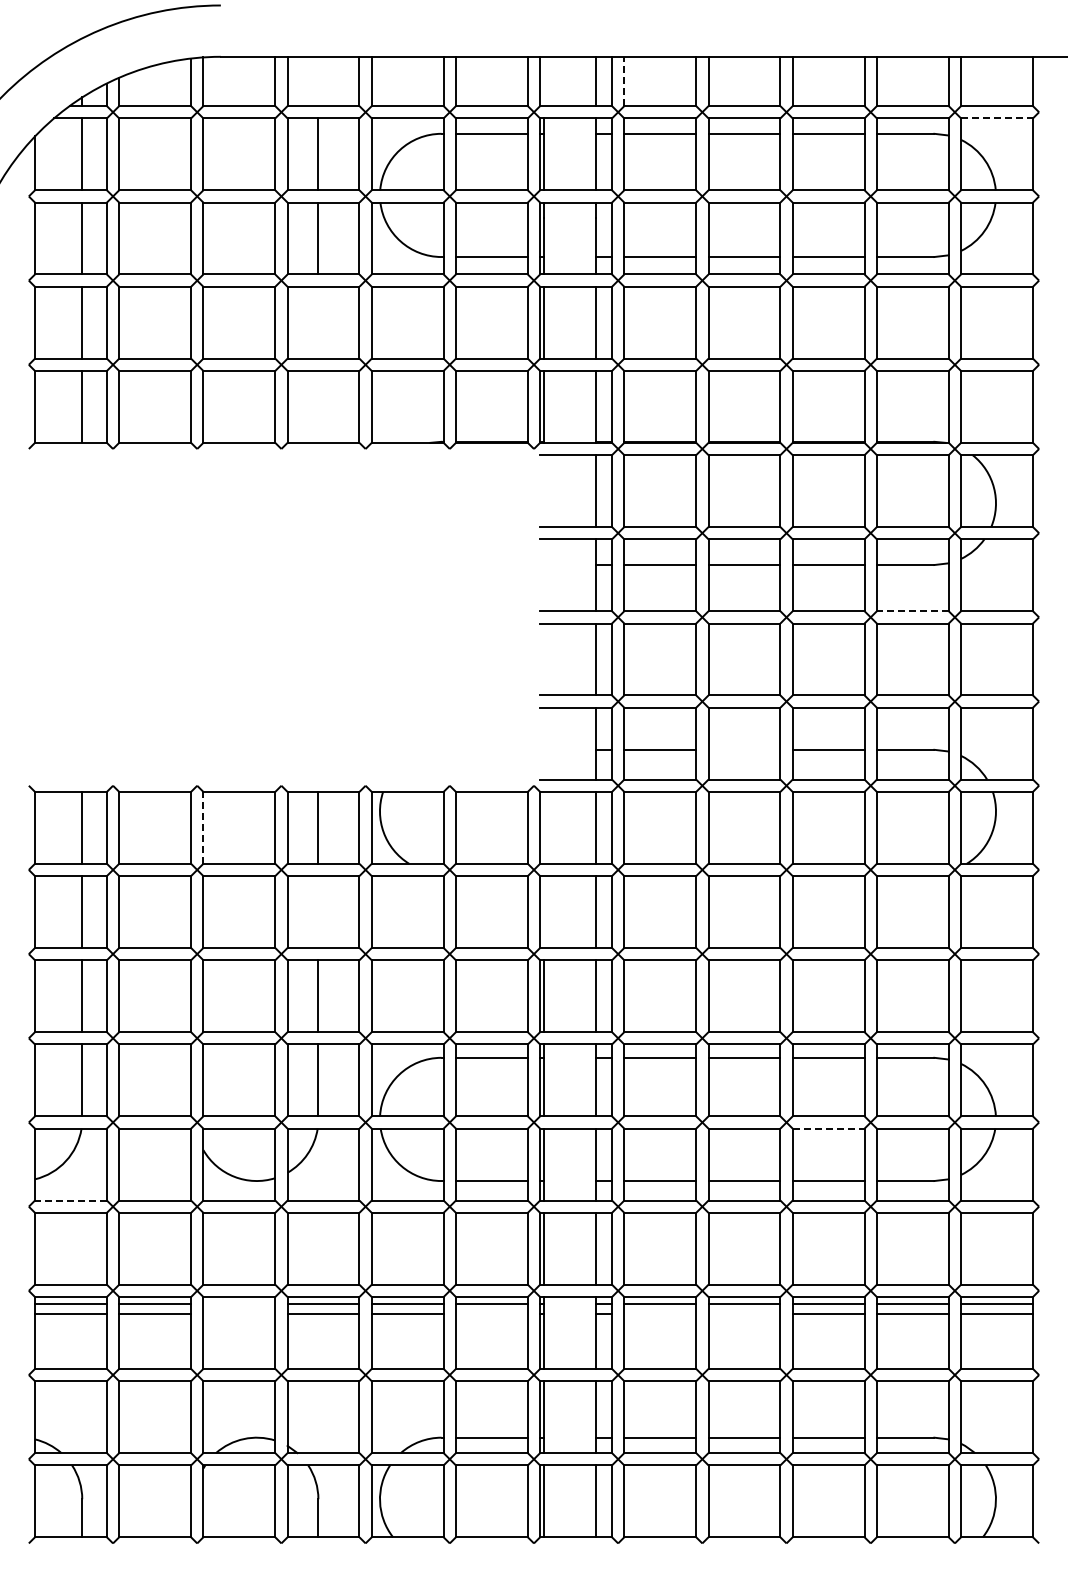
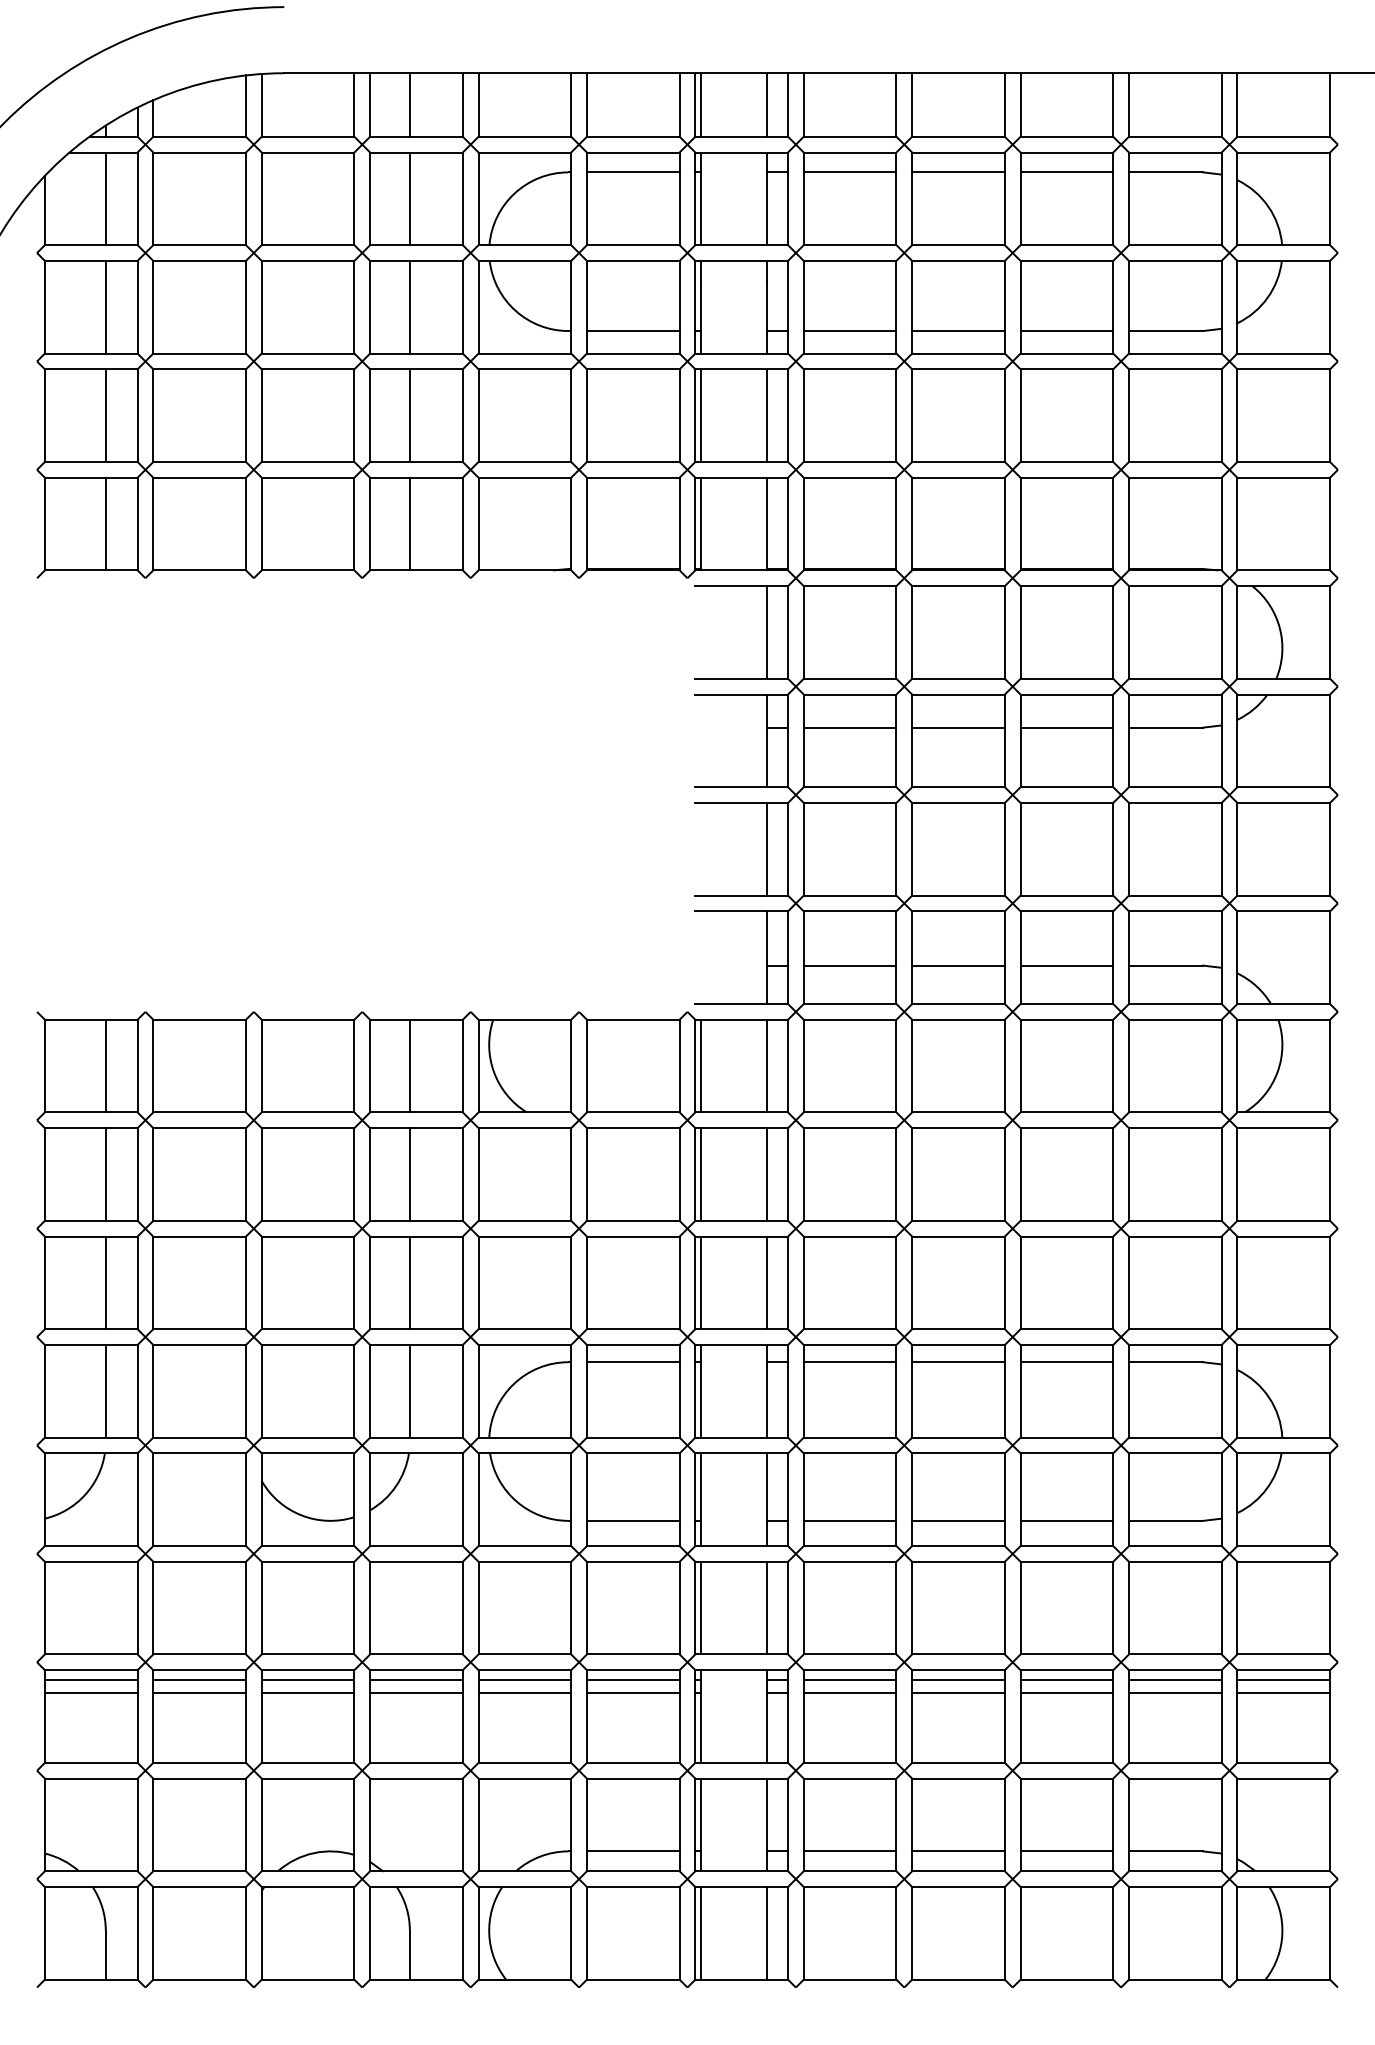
line: (318, 81) -> (410, 105), added
line: (544, 81) -> (701, 105), added
line: (624, 81) -> (804, 105), dashed -> solid
line: (997, 118) -> (1284, 152), dashed -> solid
line: (318, 322) -> (410, 415), added
line: (318, 405) -> (410, 522), added
line: (912, 611) -> (1174, 787), dashed -> solid
line: (744, 749) -> (958, 965), added
line: (203, 827) -> (261, 1065), dashed -> solid
line: (544, 827) -> (701, 1065), added
line: (318, 911) -> (410, 1173), added
line: (544, 911) -> (701, 1173), added
line: (828, 1128) -> (1066, 1453), dashed -> solid
line: (70, 1200) -> (90, 1545), dashed -> solid
line: (239, 1304) -> (308, 1679), added
line: (239, 1314) -> (308, 1692), added
line: (491, 1314) -> (632, 1692), added
line: (660, 1314) -> (850, 1692), added
line: (744, 1314) -> (958, 1692), added

